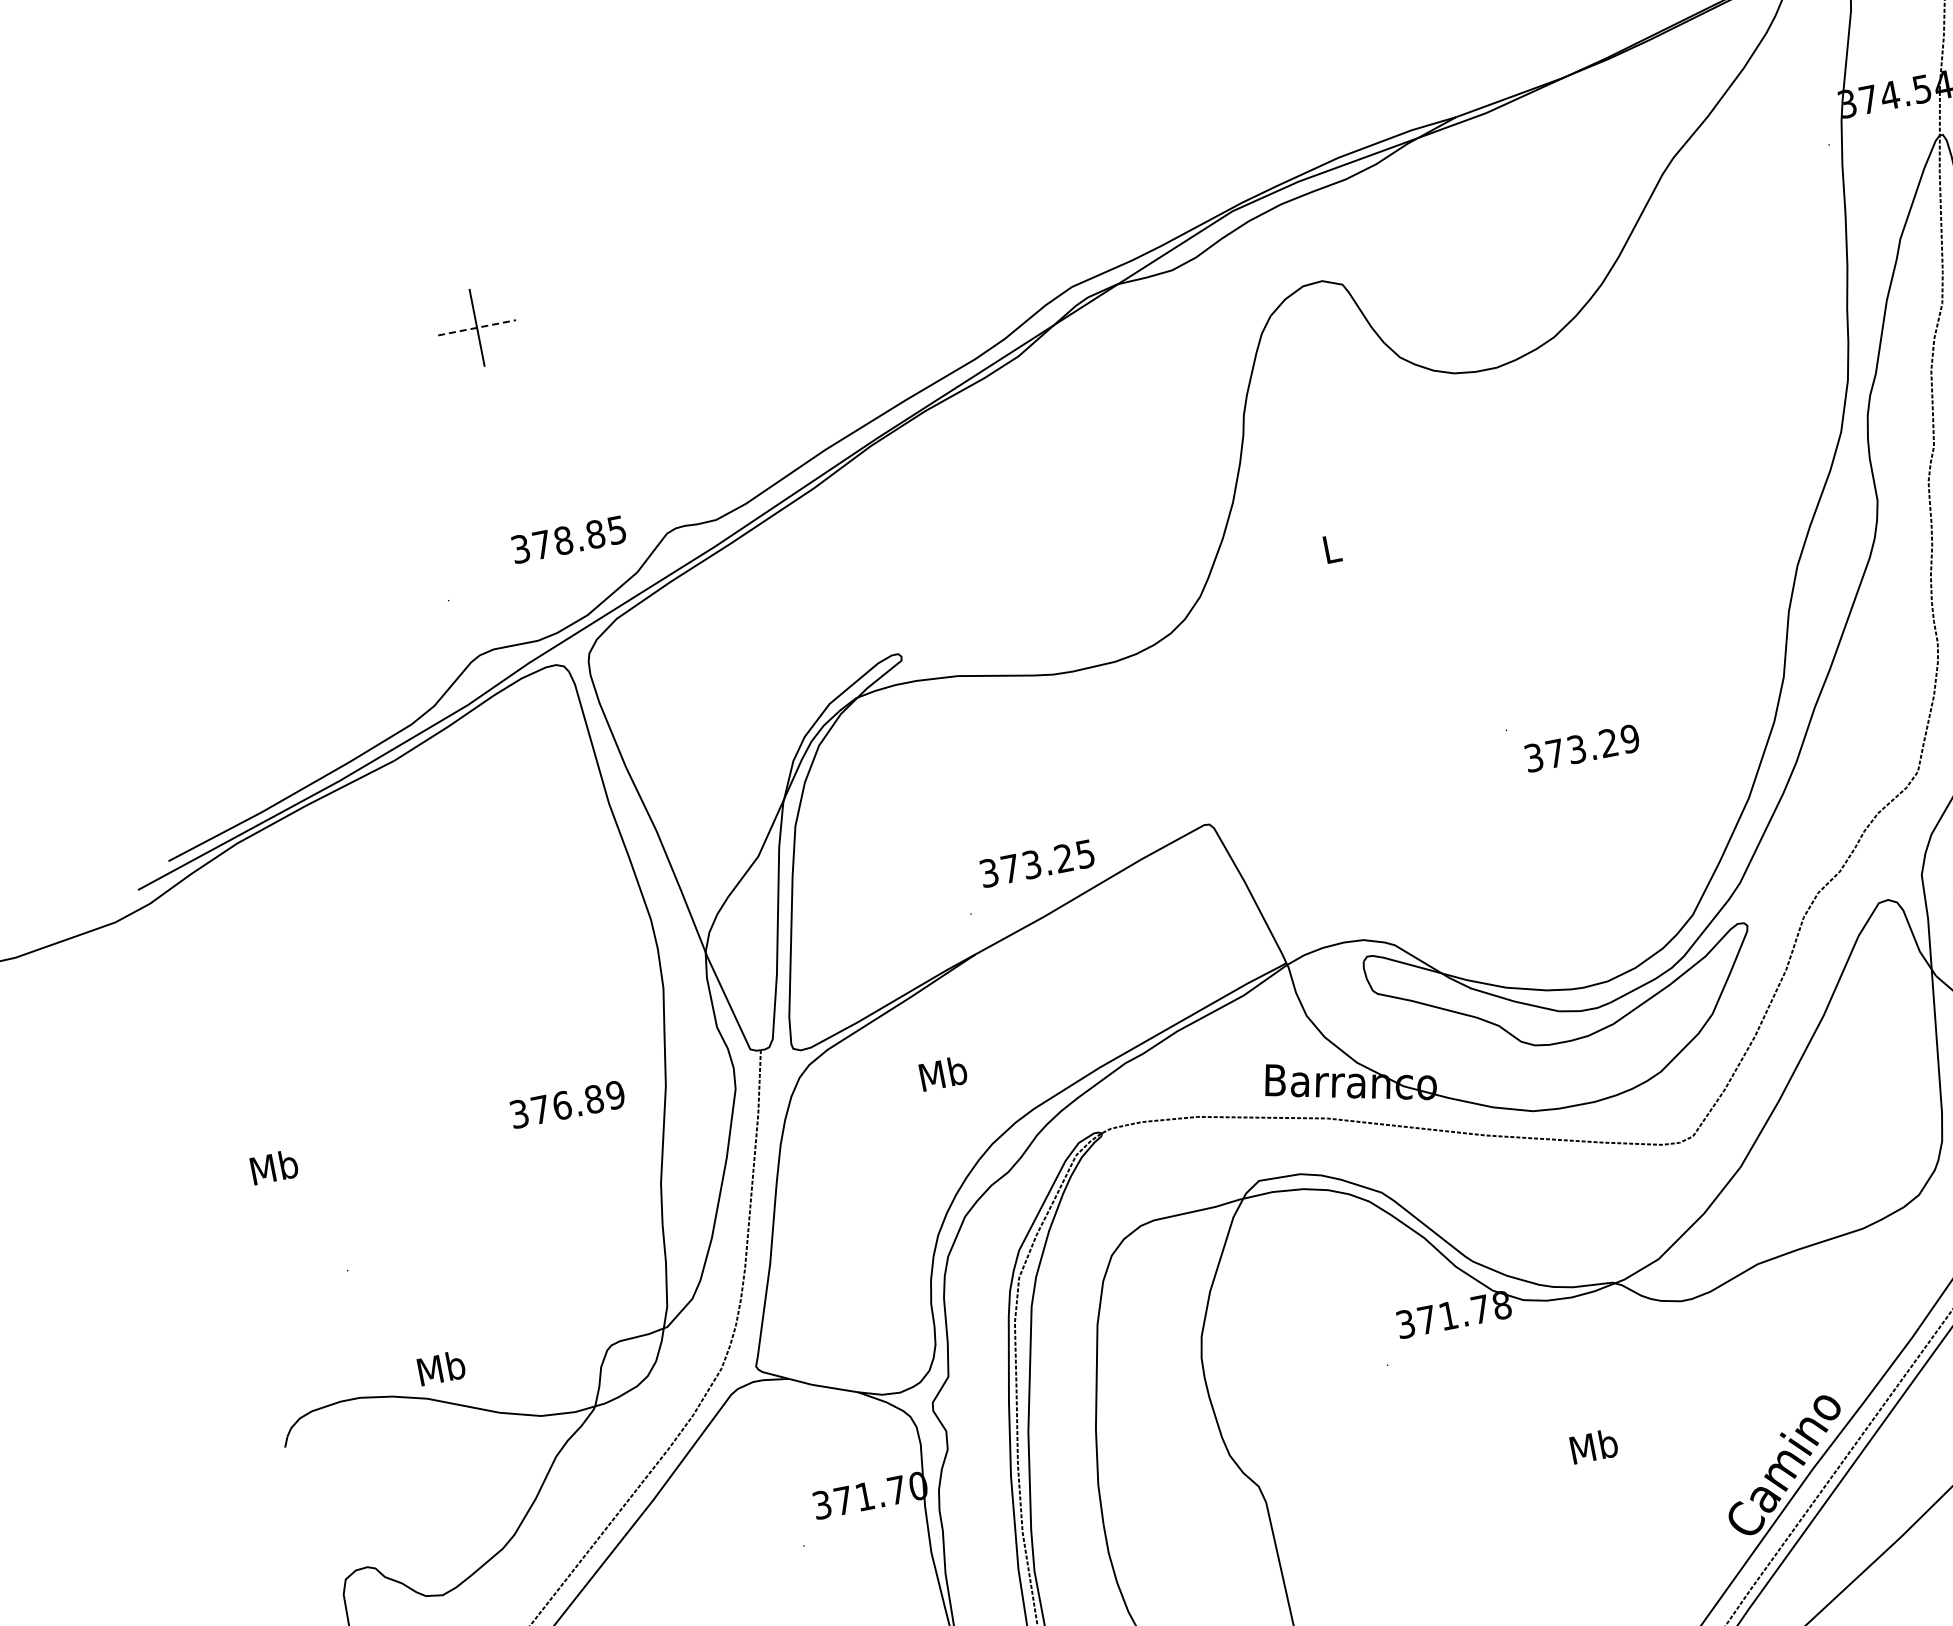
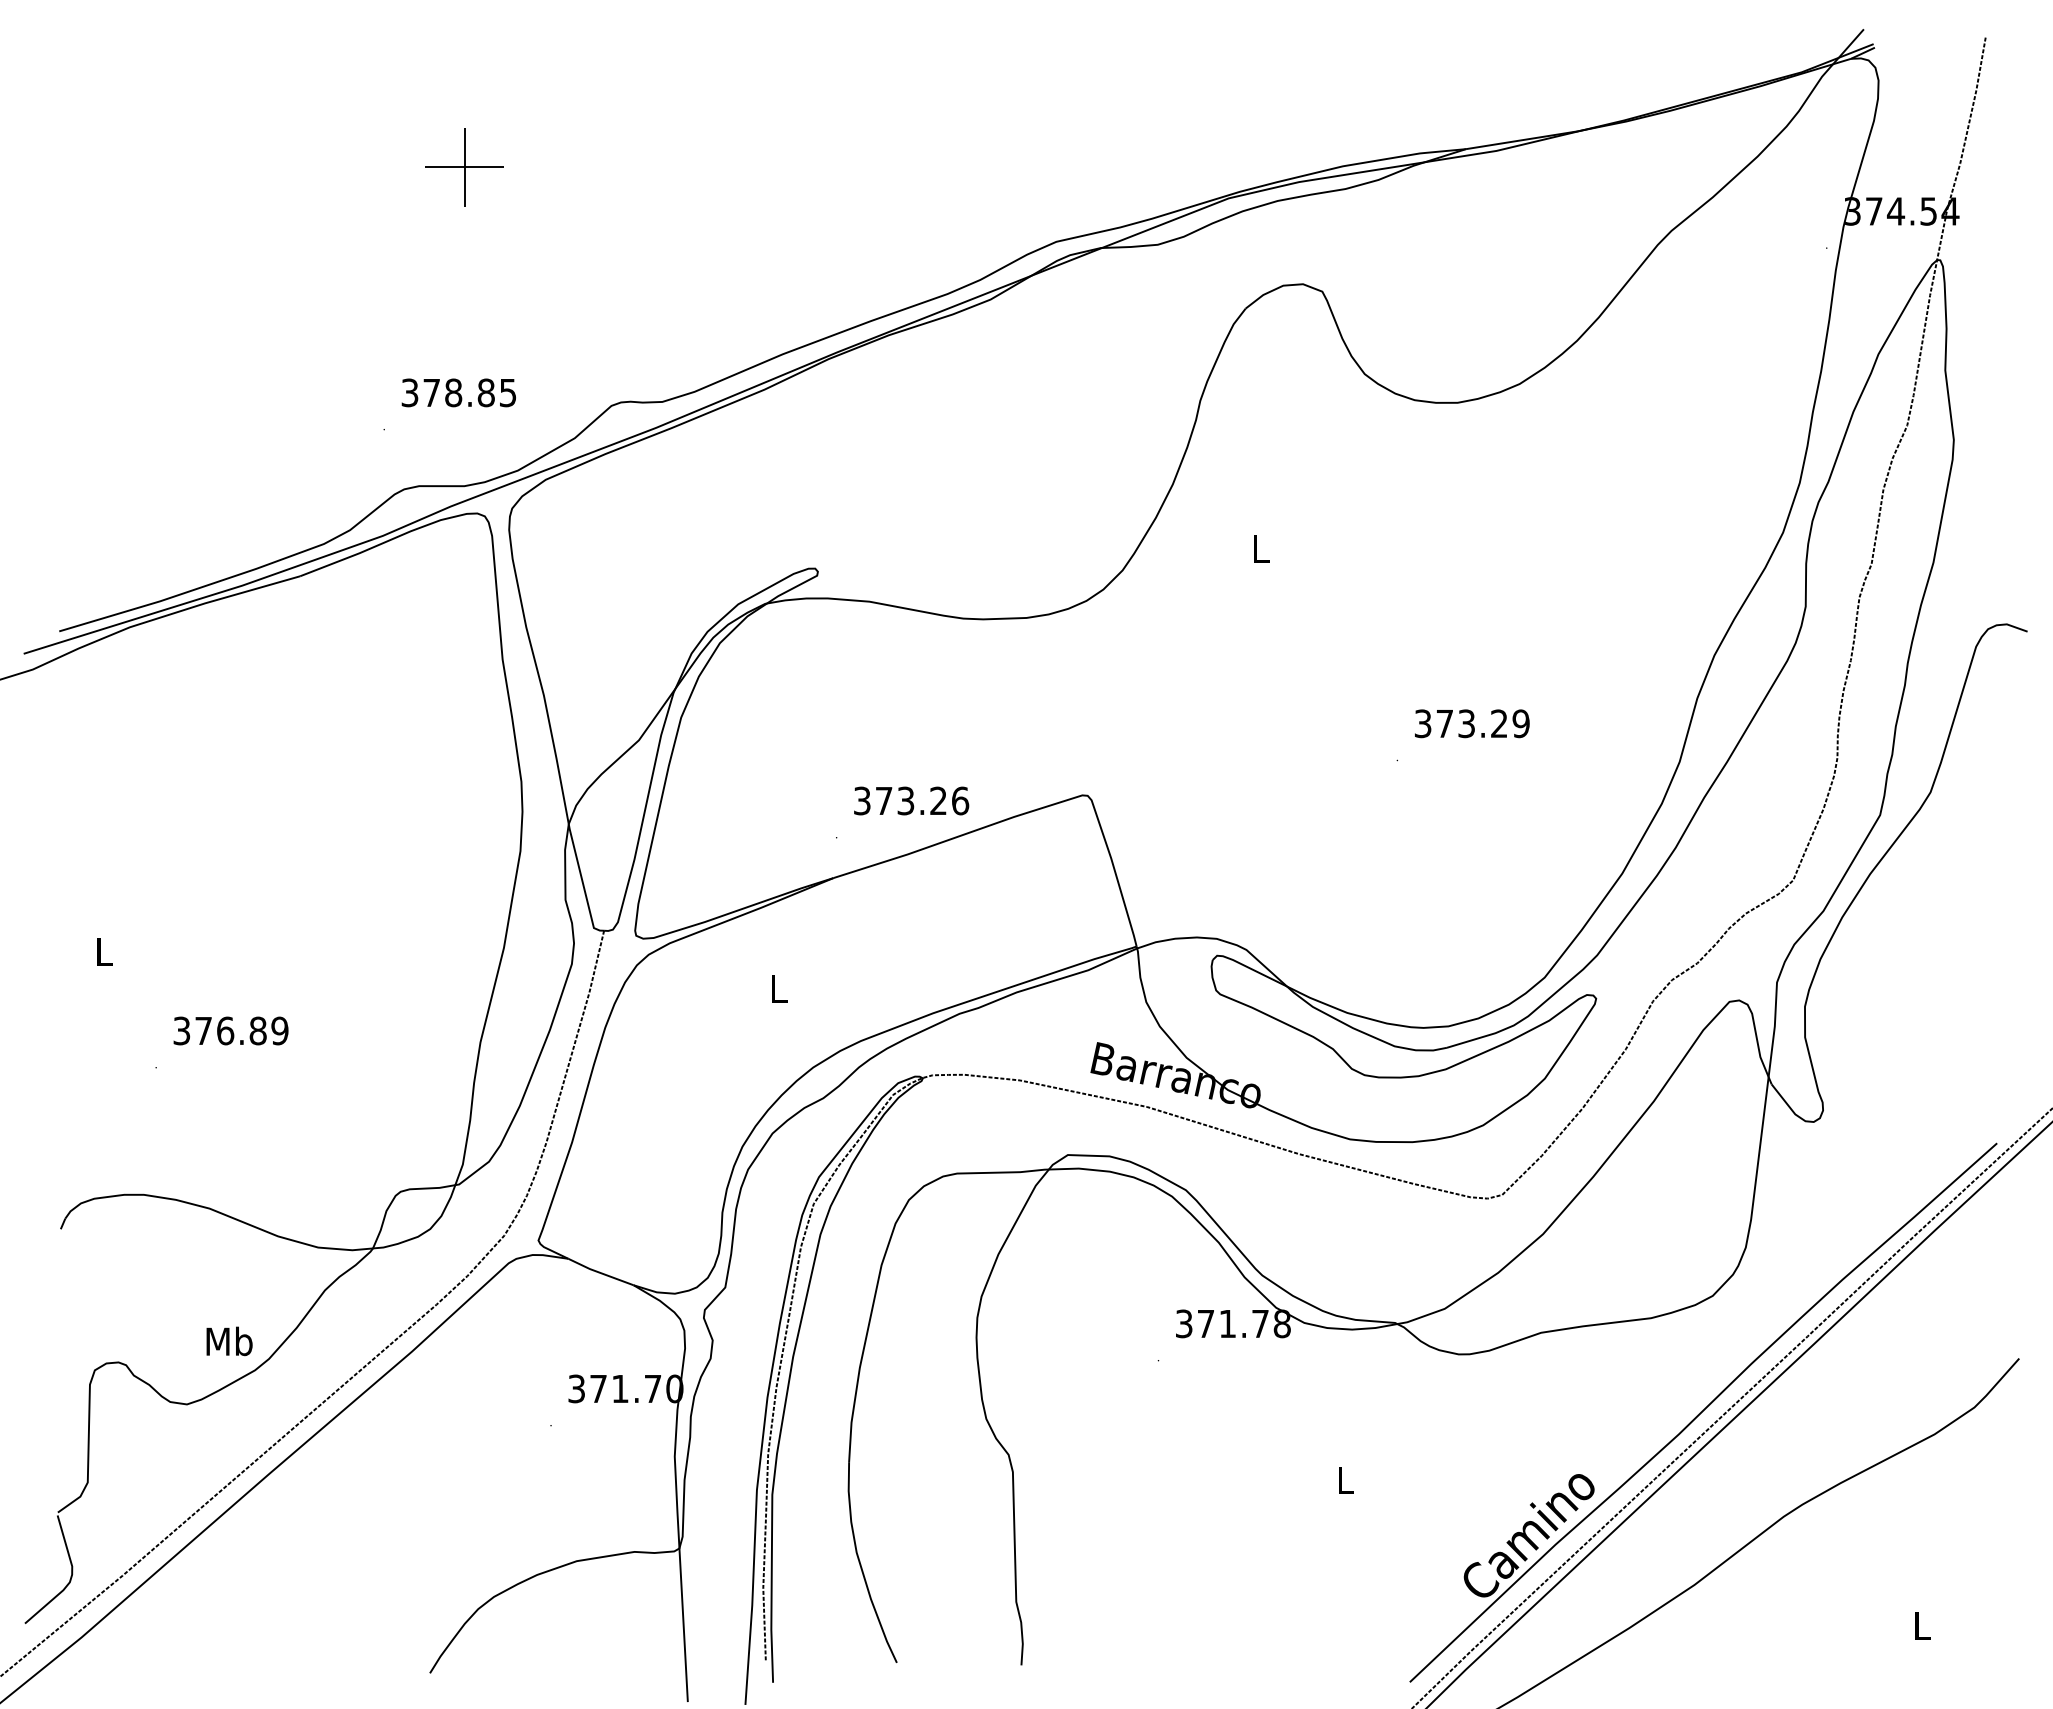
line: (476, 328) -> (464, 167), dashed -> solid
text: (568, 539) -> (458, 392), moved
text: (1582, 748) -> (1472, 723), moved
text: (1085, 853) -> (960, 800), 373.25 -> 373.26
text: (943, 1073) -> (778, 988), Mb -> L
text: (567, 1104) -> (230, 1030), moved
text: (274, 1166) -> (104, 951), Mb -> L
text: (441, 1368) -> (229, 1341), moved
text: (1593, 1445) -> (1345, 1479), Mb -> L

